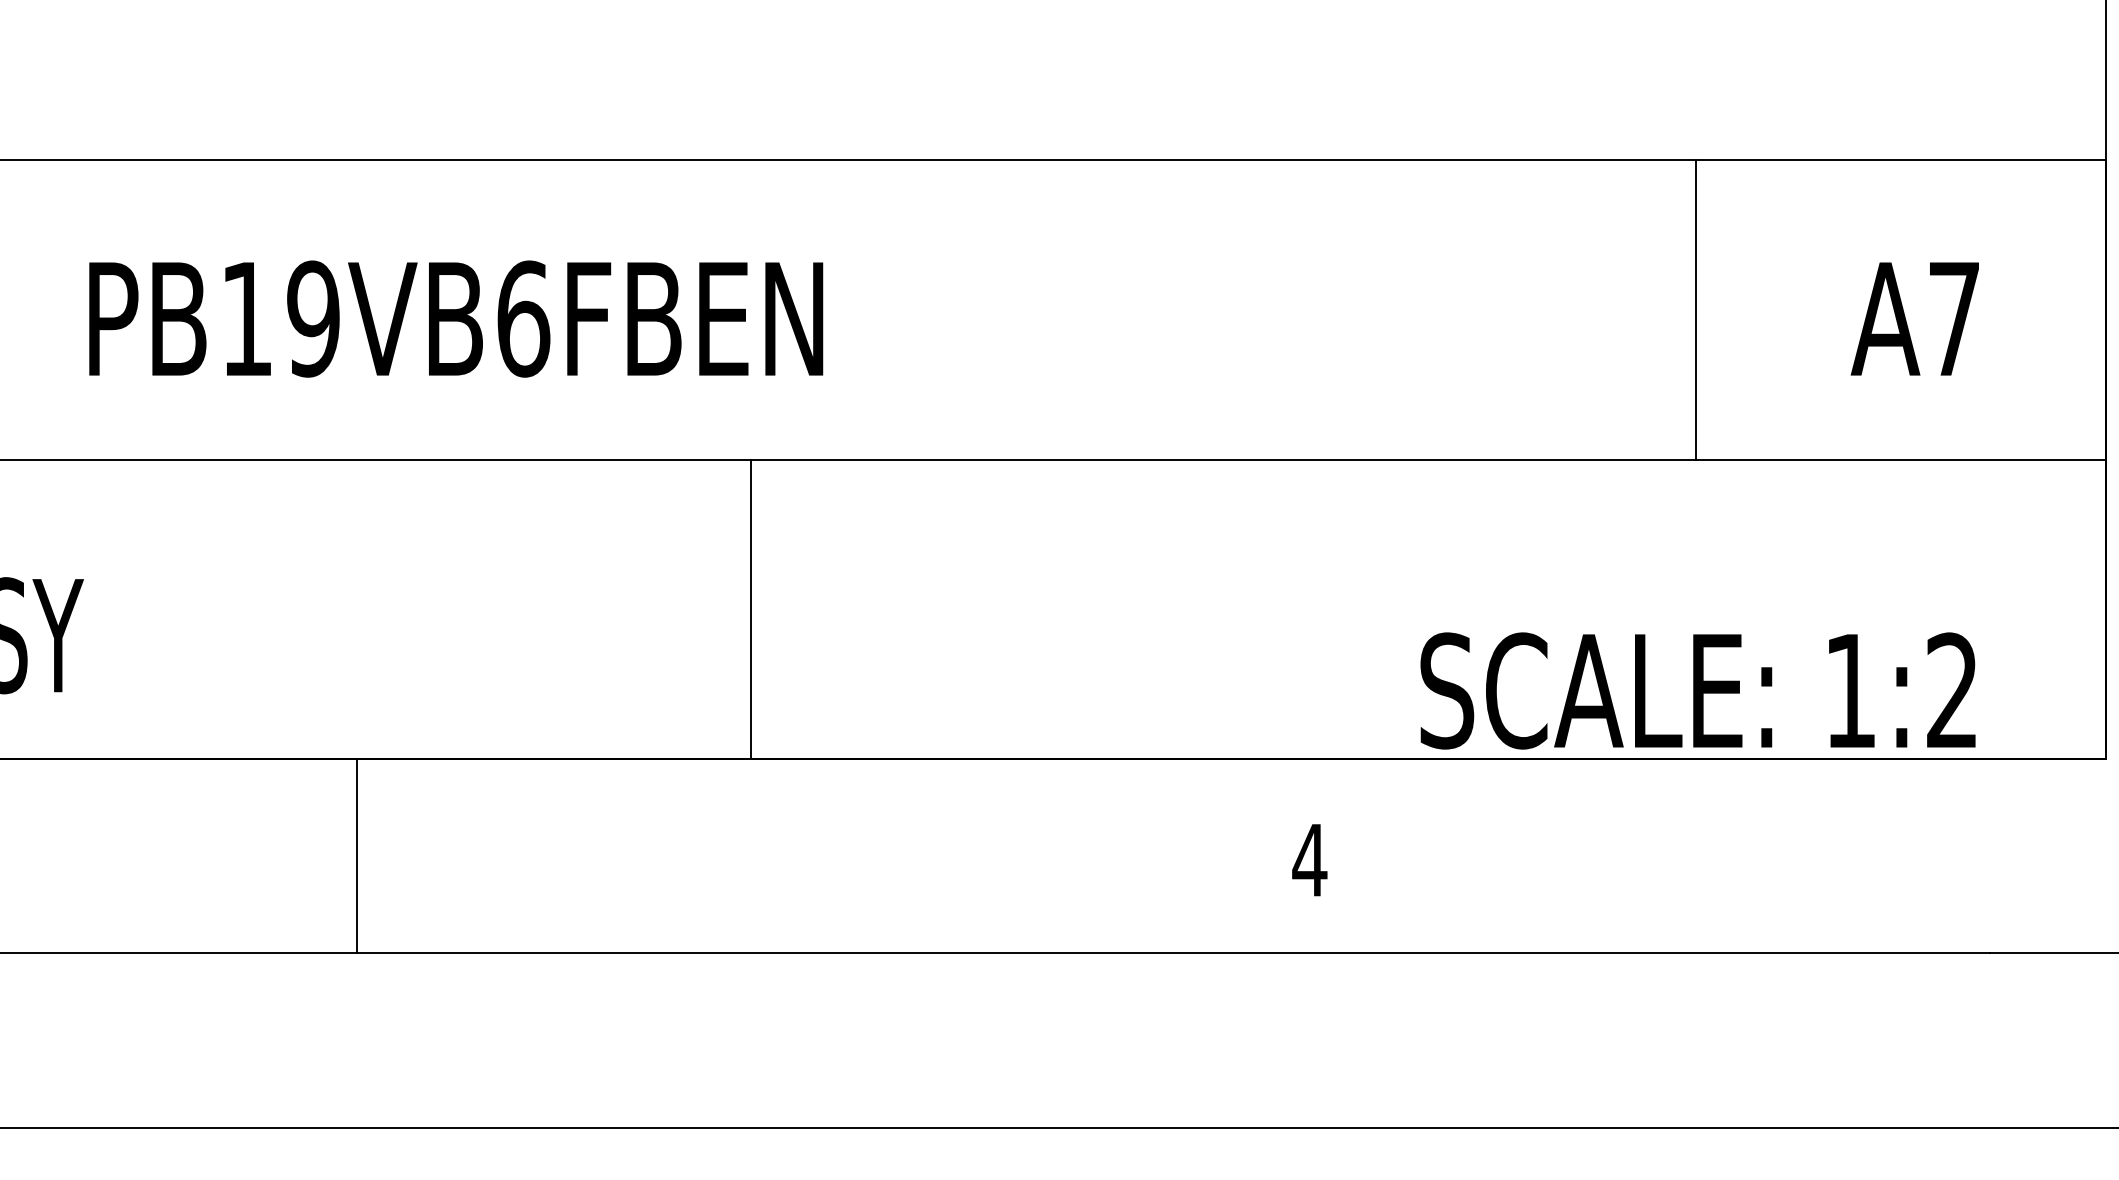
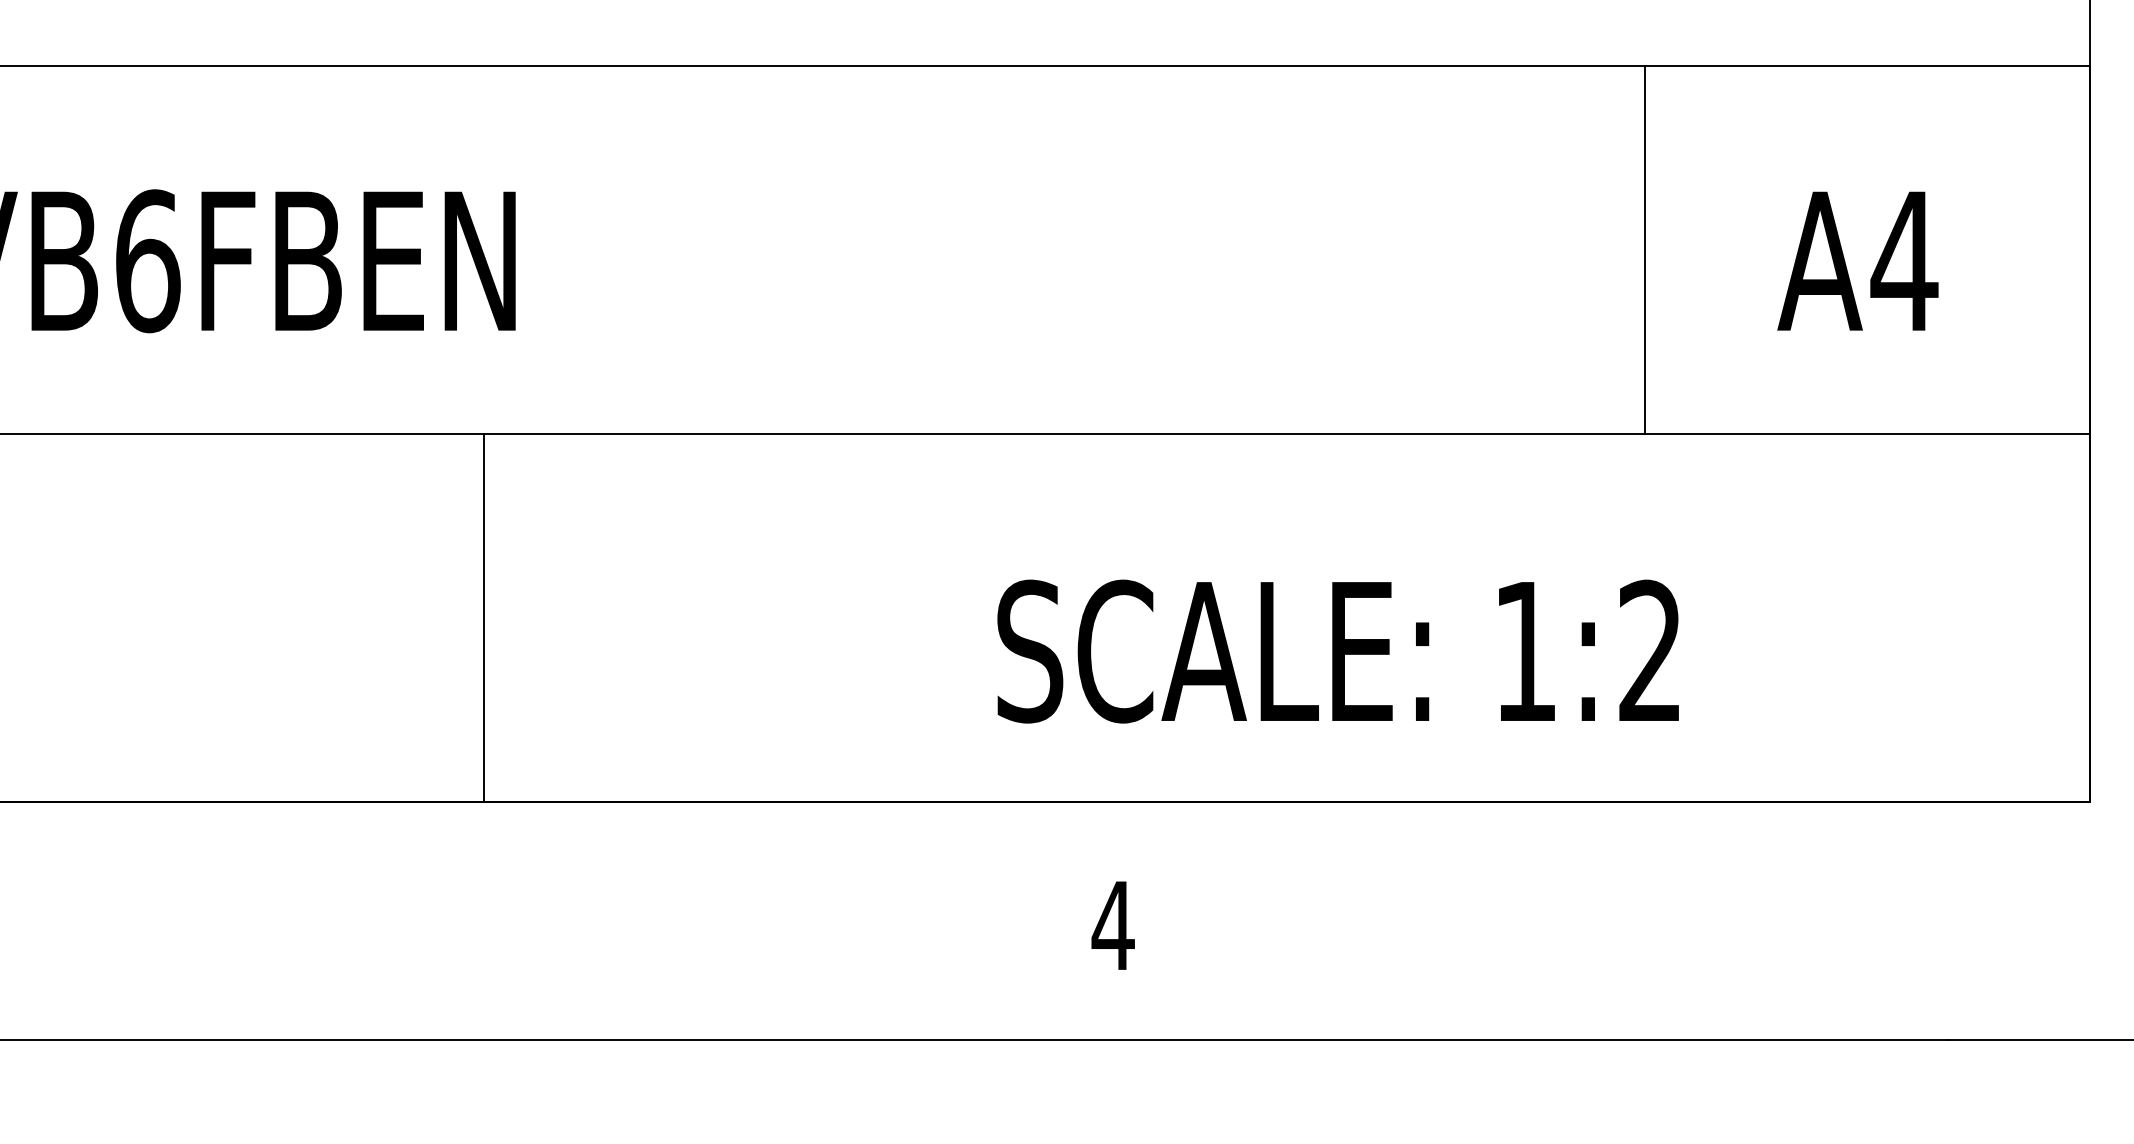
line: (1695, 309) -> (1644, 249), moved
text: (1953, 318) -> (1903, 260), A7 -> A4
line: (751, 609) -> (484, 617), moved
text: (1697, 690) -> (1337, 650), moved

